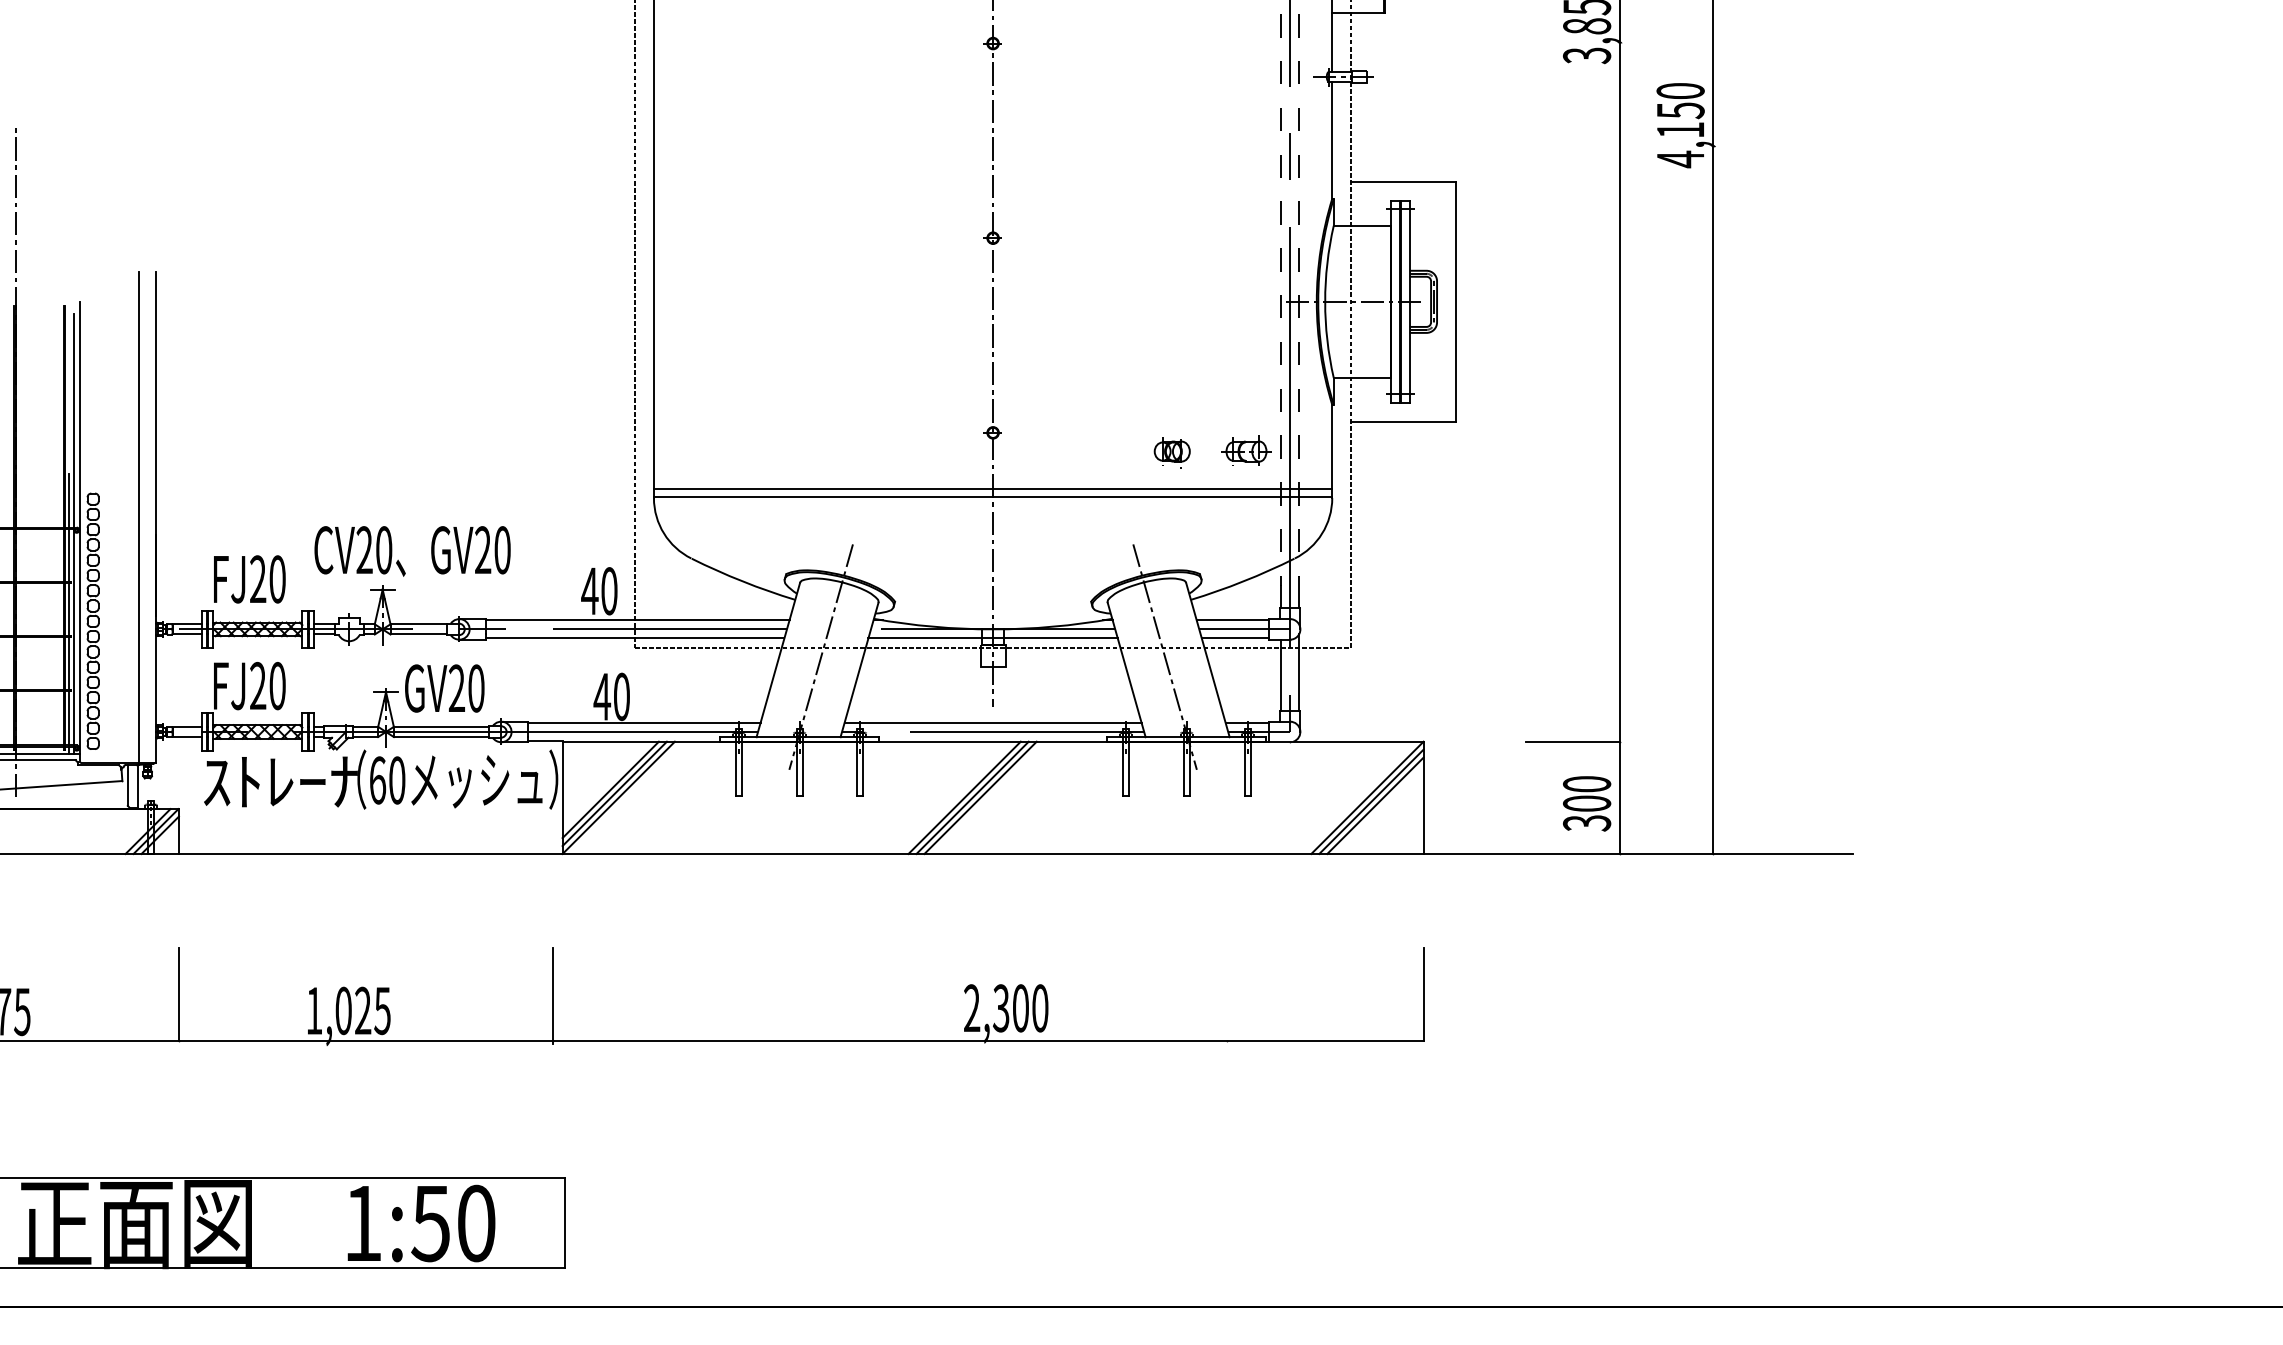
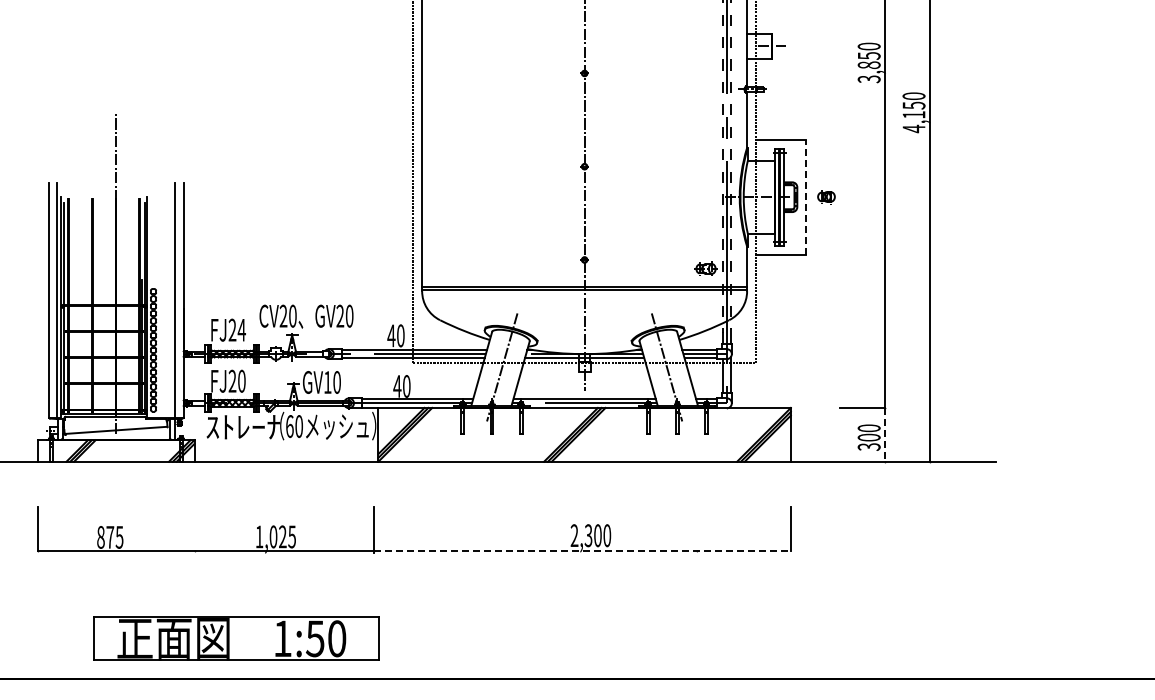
line: (1456, 300) -> (806, 196), solid -> dashed
part: (1172, 452) -> (826, 197), moved
text: (276, 577) -> (241, 329), FJ20 -> FJ24
text: (456, 688) -> (327, 382), GV20 -> GV10
line: (1618, 797) -> (884, 434), solid -> dashed
line: (178, 993) -> (194, 528), removed
line: (988, 1041) -> (582, 551), solid -> dashed

